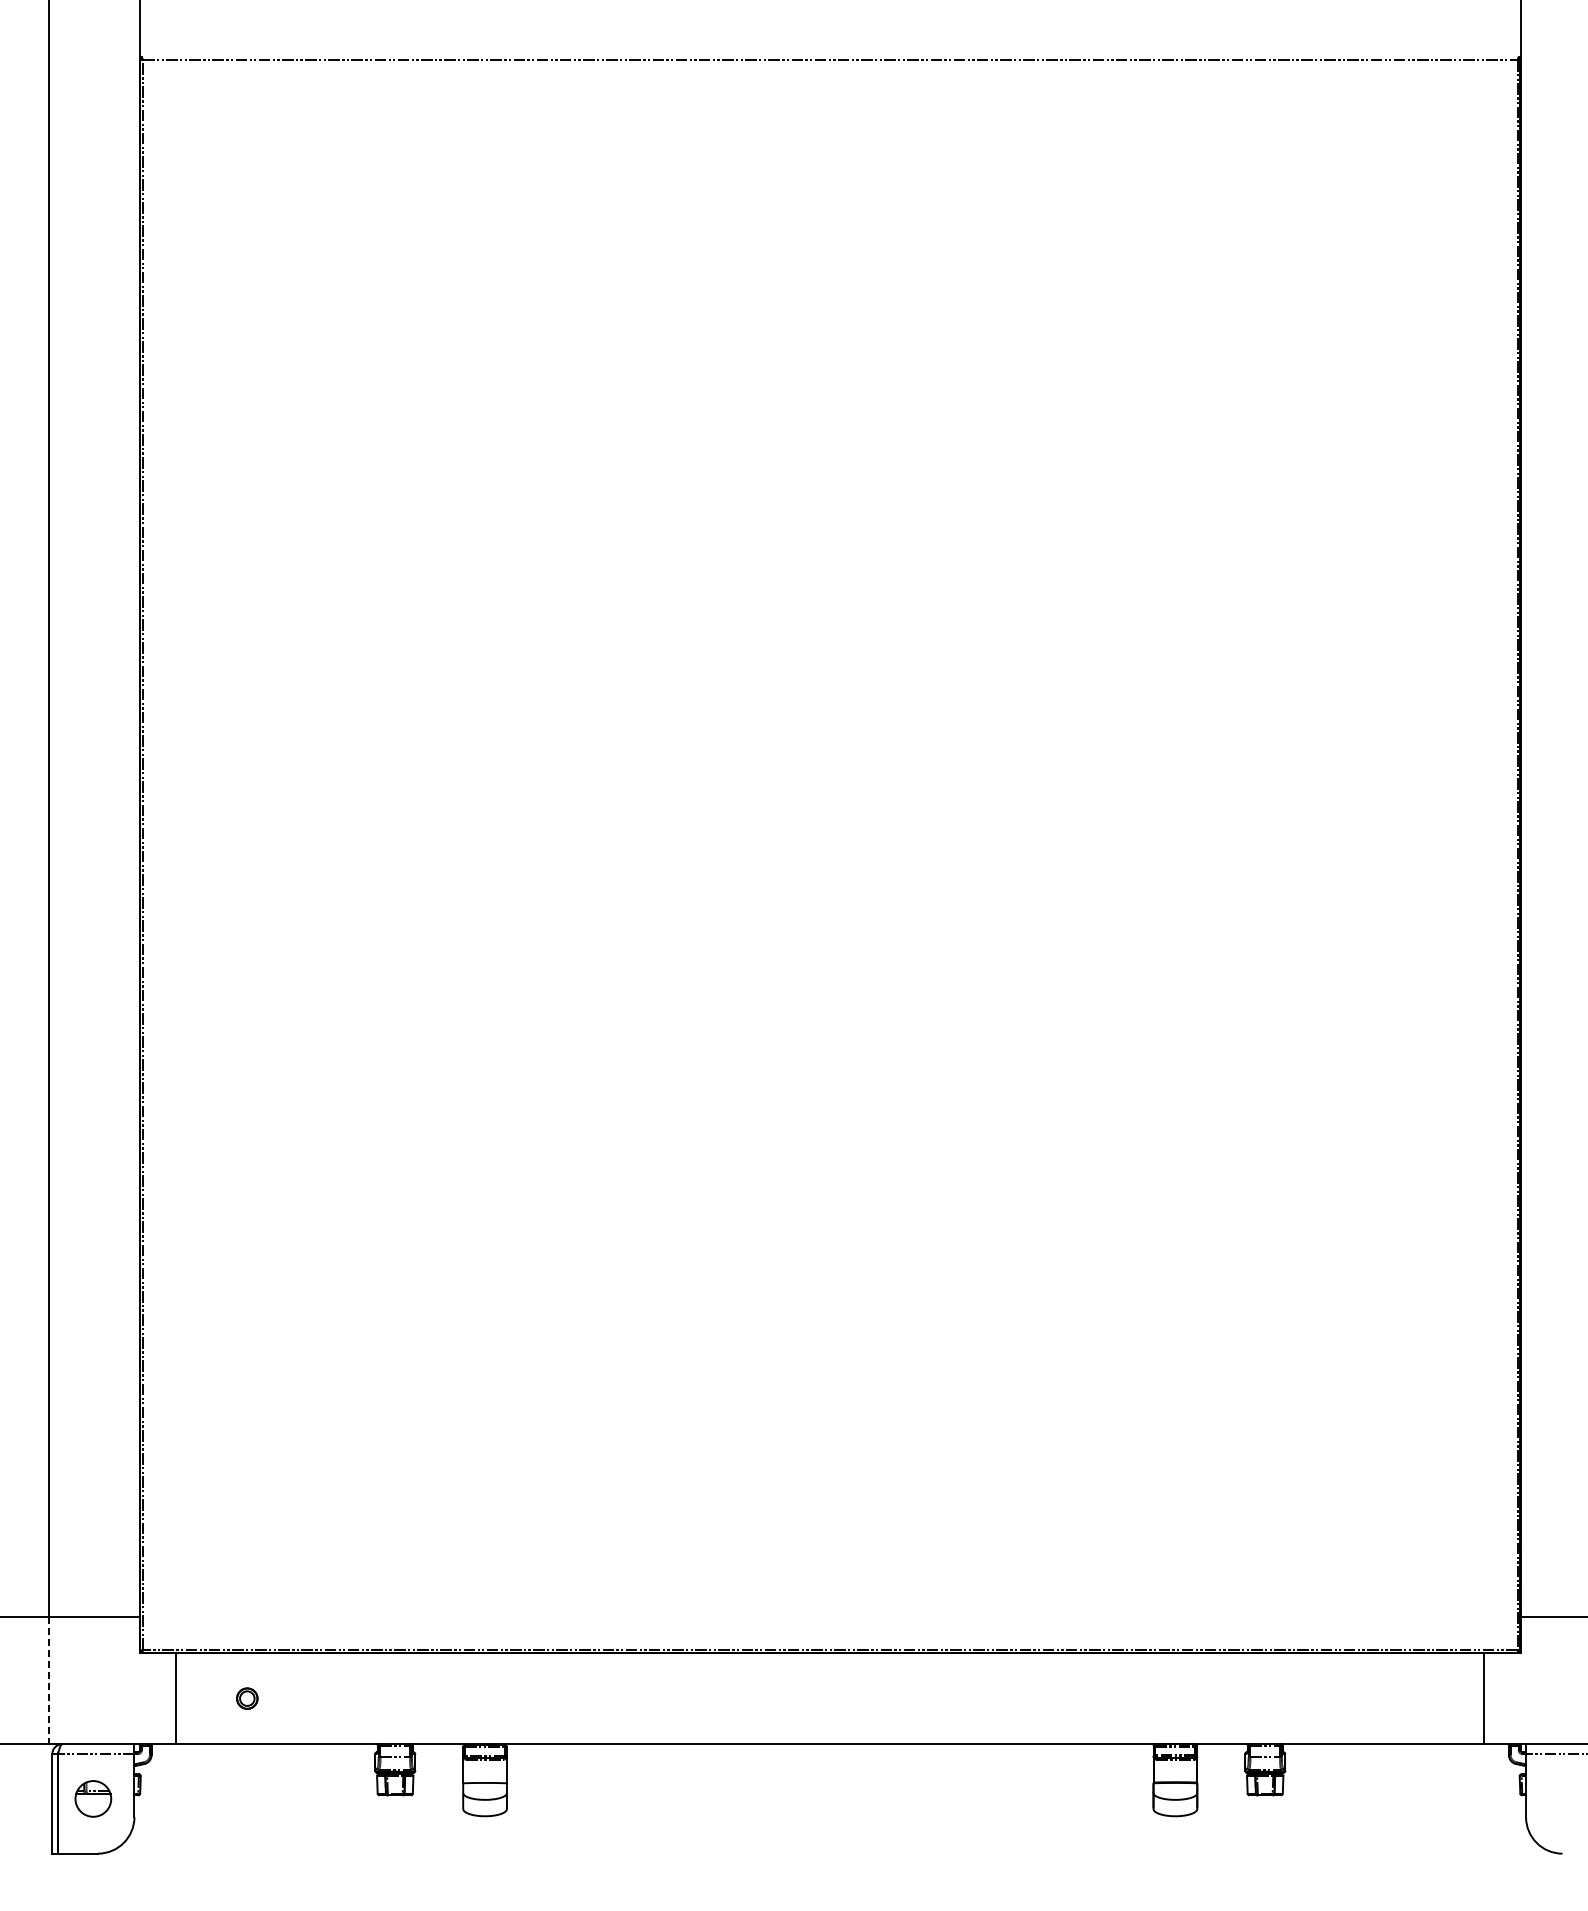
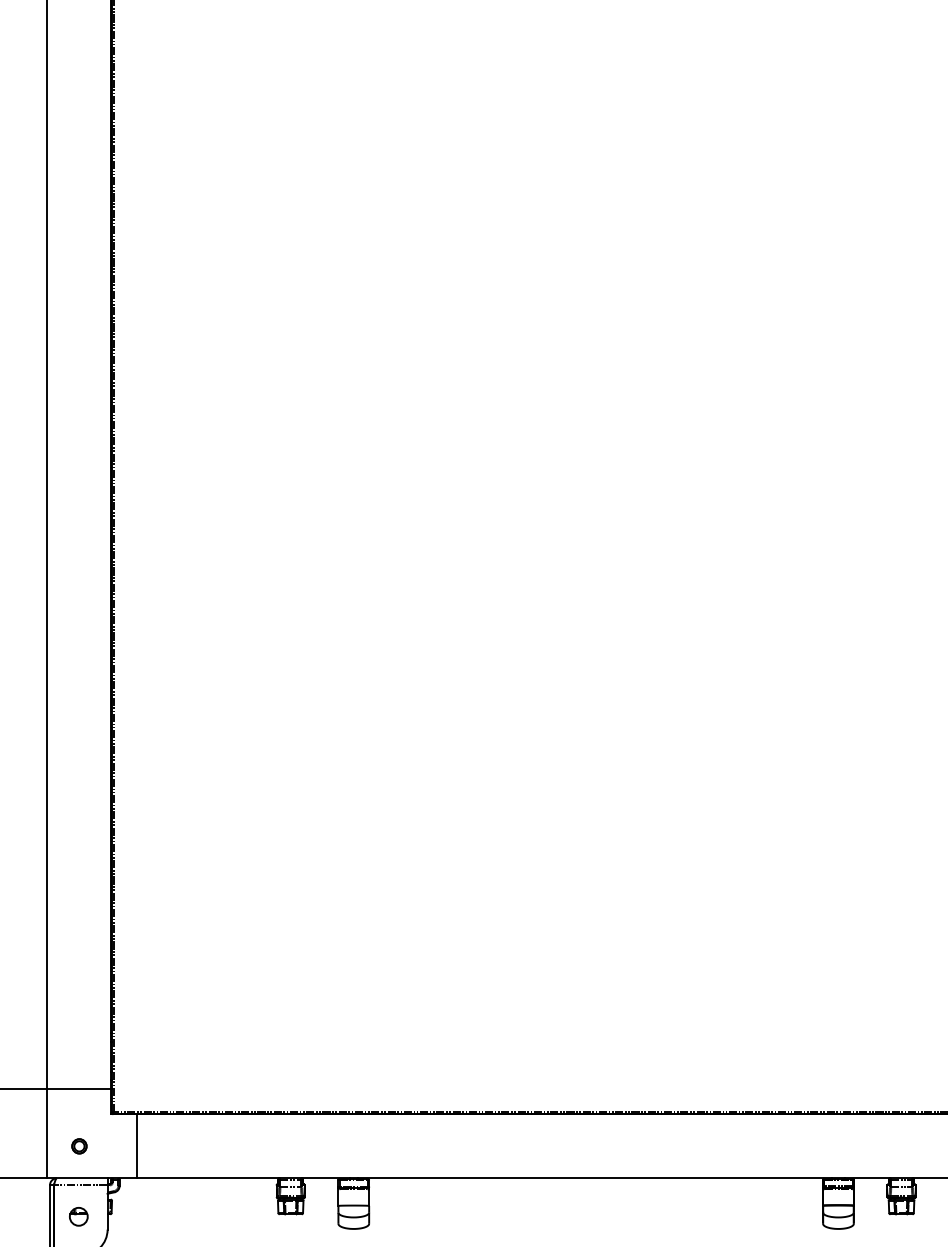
line: (48, 1680) -> (47, 1133), dashed -> solid
part: (247, 1698) -> (79, 1146), moved
part: (93, 1798) -> (78, 1216), size x0.71

